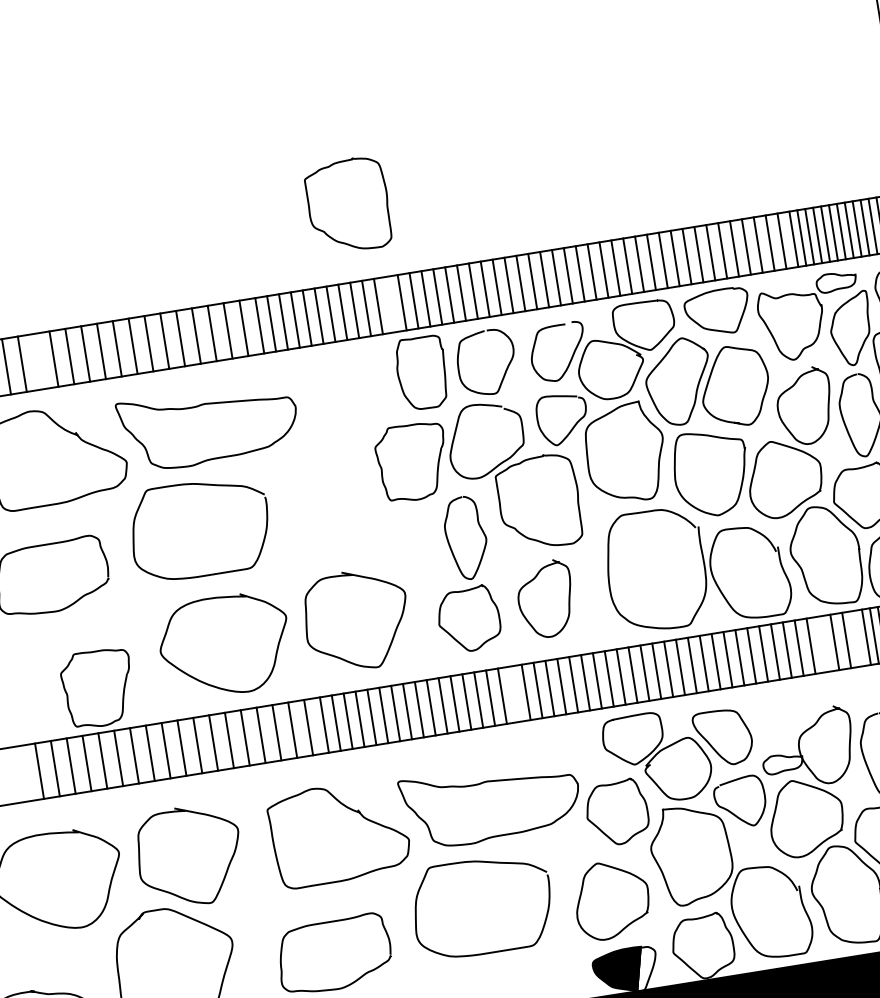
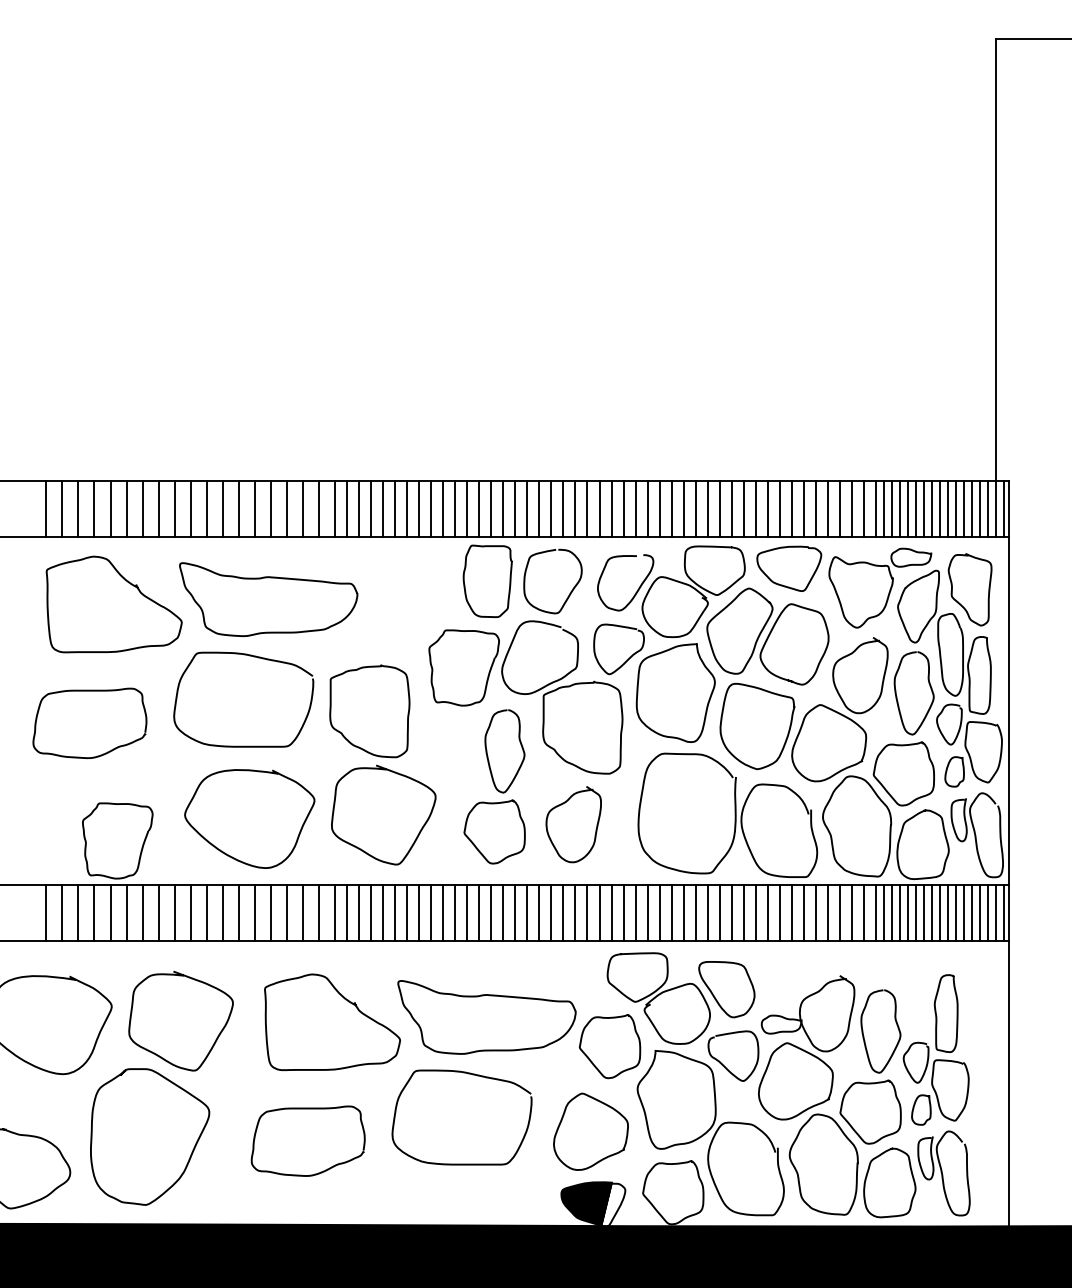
curve: (324, 230) -> (342, 732), moved
line: (390, 304) -> (467, 508), added
line: (38, 361) -> (110, 508), added
line: (859, 638) -> (876, 913), added
line: (822, 644) -> (839, 913), added
line: (514, 694) -> (527, 913), added

